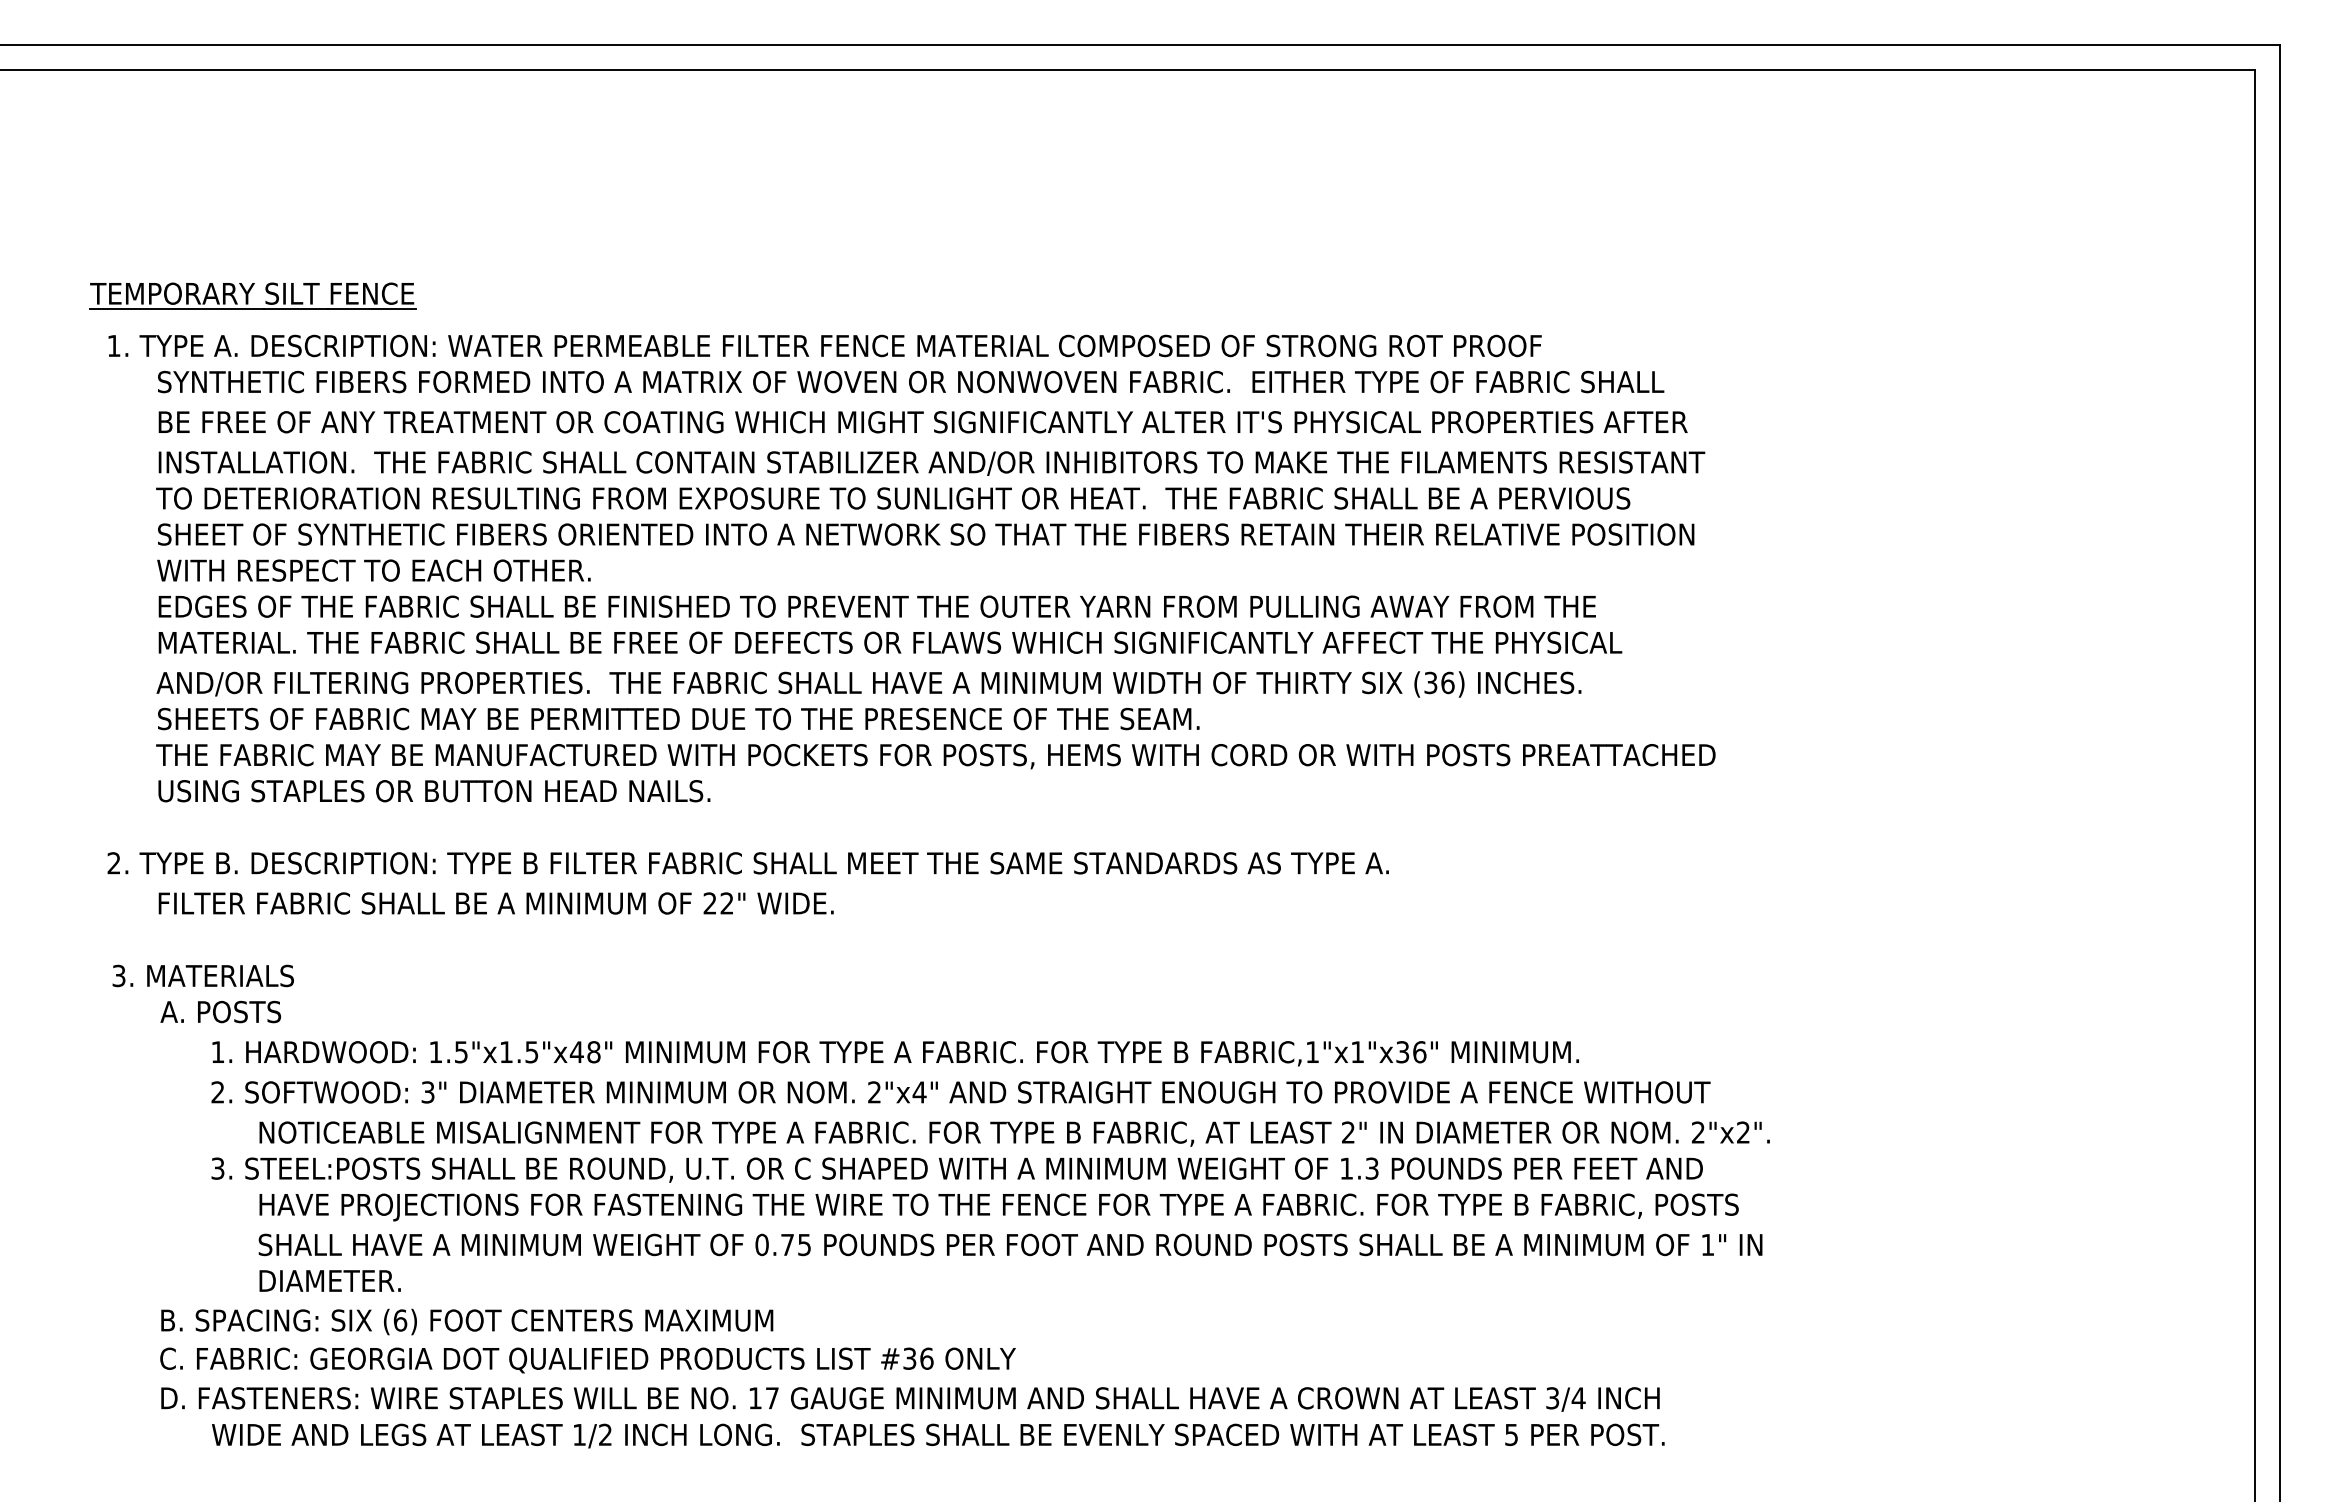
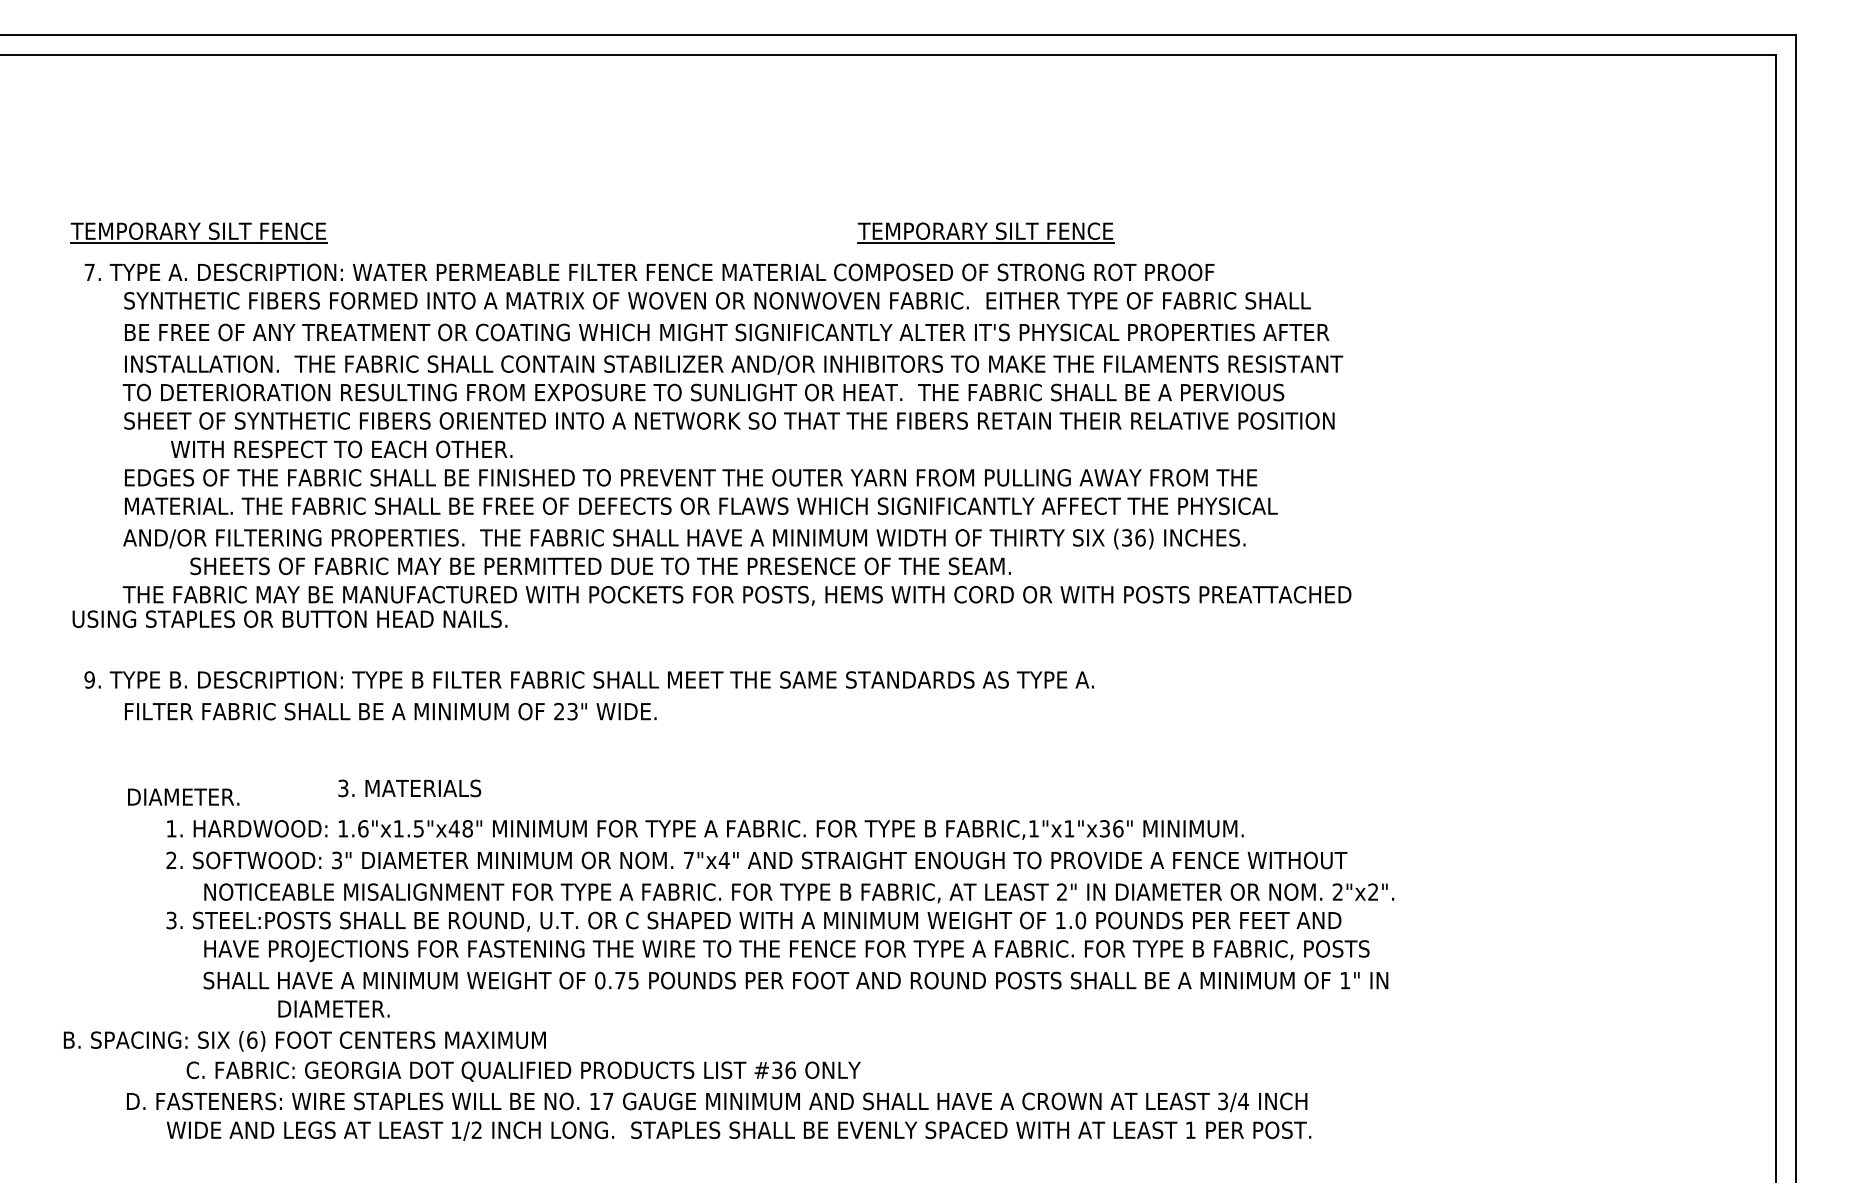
part: (1251, 295) -> (985, 232), added
text: (113, 345) -> (89, 272), 1. -> 7.
text: (373, 570) -> (341, 449), moved
text: (678, 718) -> (600, 565), moved
text: (434, 791) -> (290, 619), moved
text: (113, 863) -> (89, 680), 2. -> 9.
text: (726, 903) -> (572, 711), 22" -> 23"
text: (202, 975) -> (409, 788), moved
text: (231, 1011) -> (182, 796), A. POSTS -> DIAMETER.
text: (461, 1052) -> (363, 829), 1.5"x1.5"x48" -> 1.6"x1.5"x48"
text: (874, 1092) -> (688, 860), 2"x4" -> 7"x4"
text: (1371, 1168) -> (1080, 920), 1.3 -> 1.0
text: (329, 1280) -> (333, 1008), moved
text: (467, 1321) -> (305, 1040), moved
text: (587, 1360) -> (523, 1071), moved
text: (1511, 1435) -> (1190, 1130), 5 -> 1

